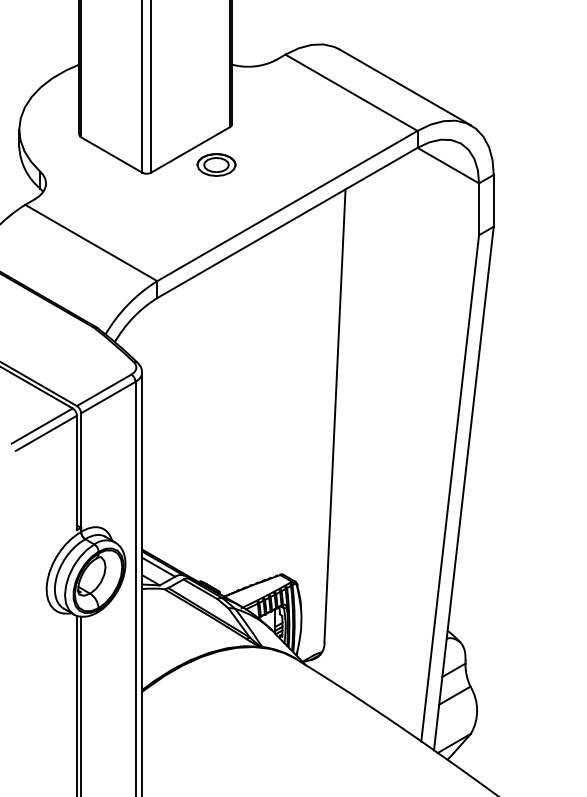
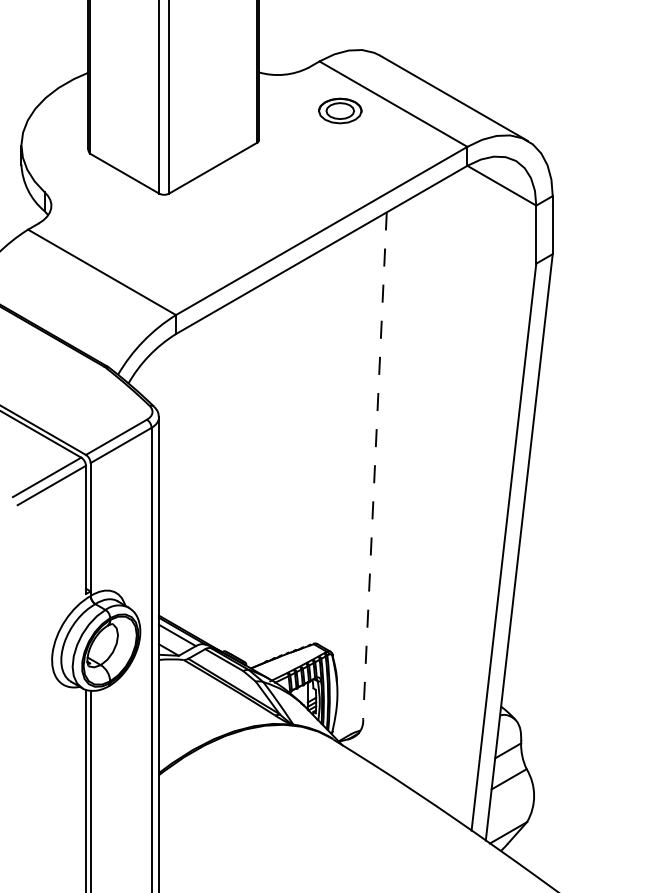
part: (216, 164) -> (340, 110), moved
line: (334, 415) -> (374, 465), solid -> dashed

